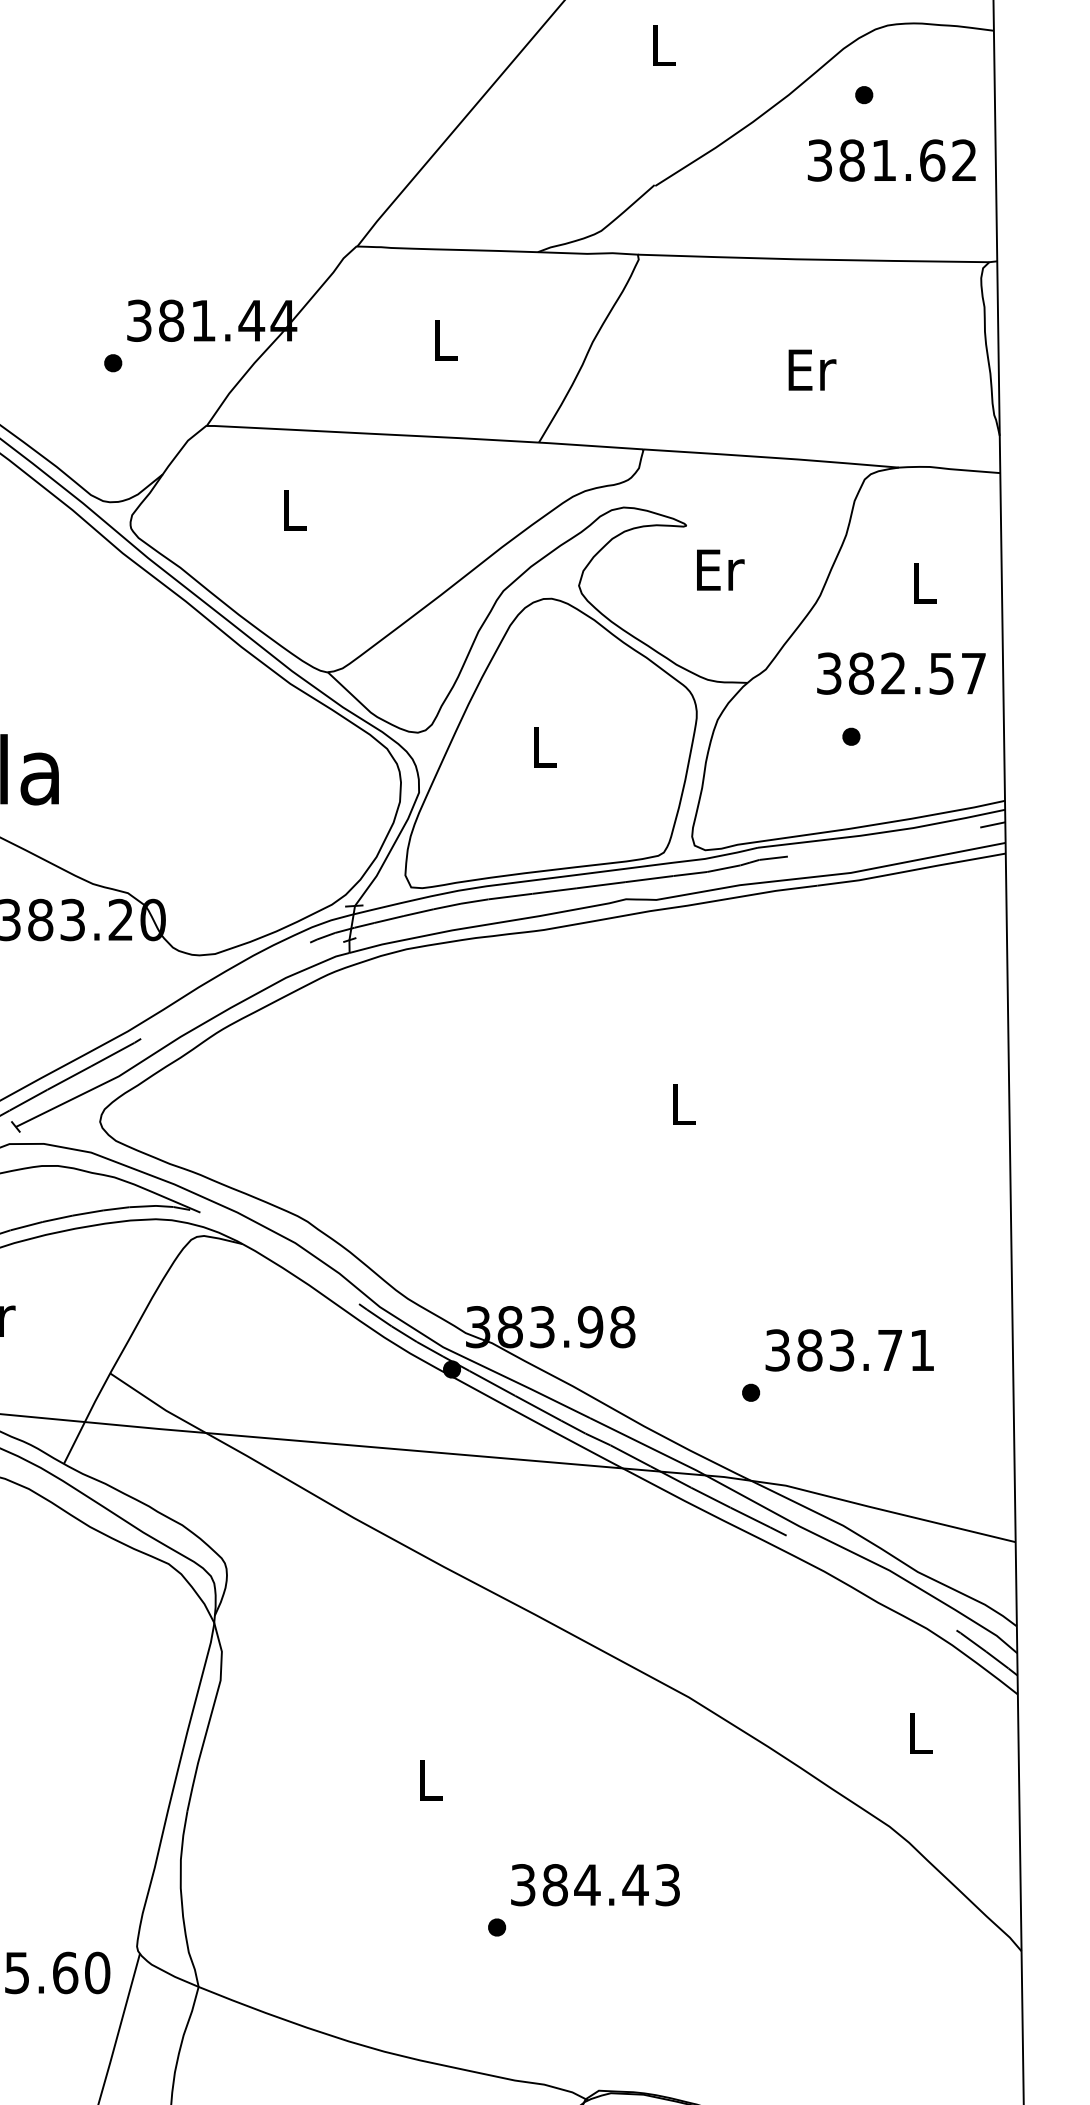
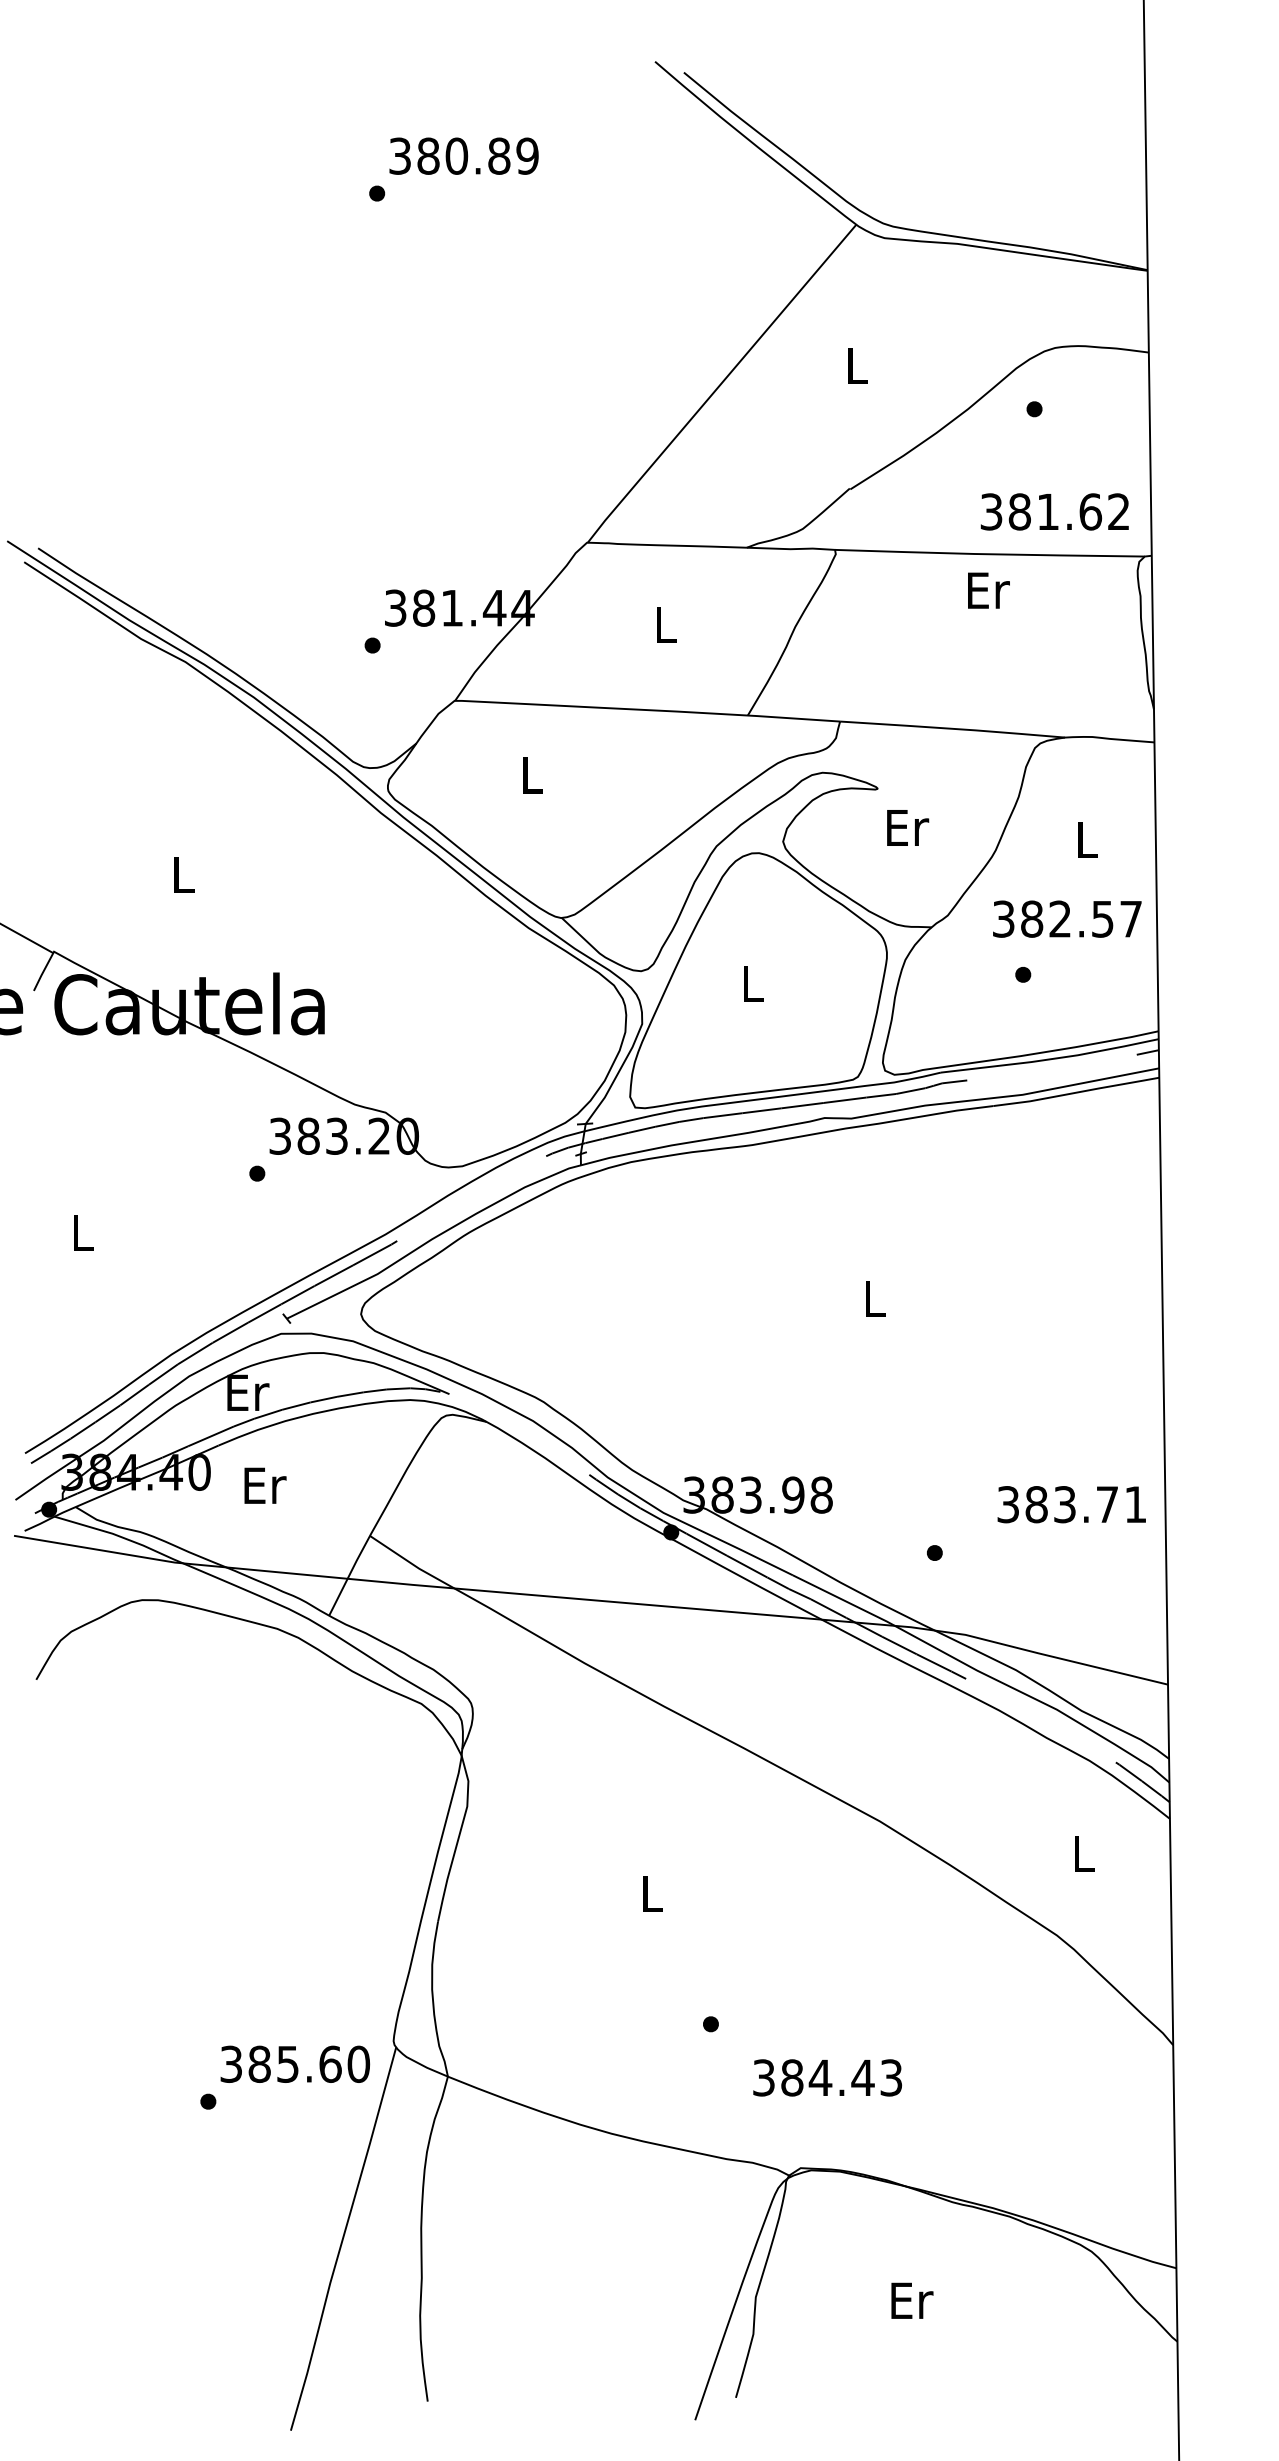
text: (891, 160) -> (1054, 511), moved
text: (811, 369) -> (988, 590), moved
text: (849, 1350) -> (1071, 1504), moved
text: (595, 1884) -> (827, 2077), moved

